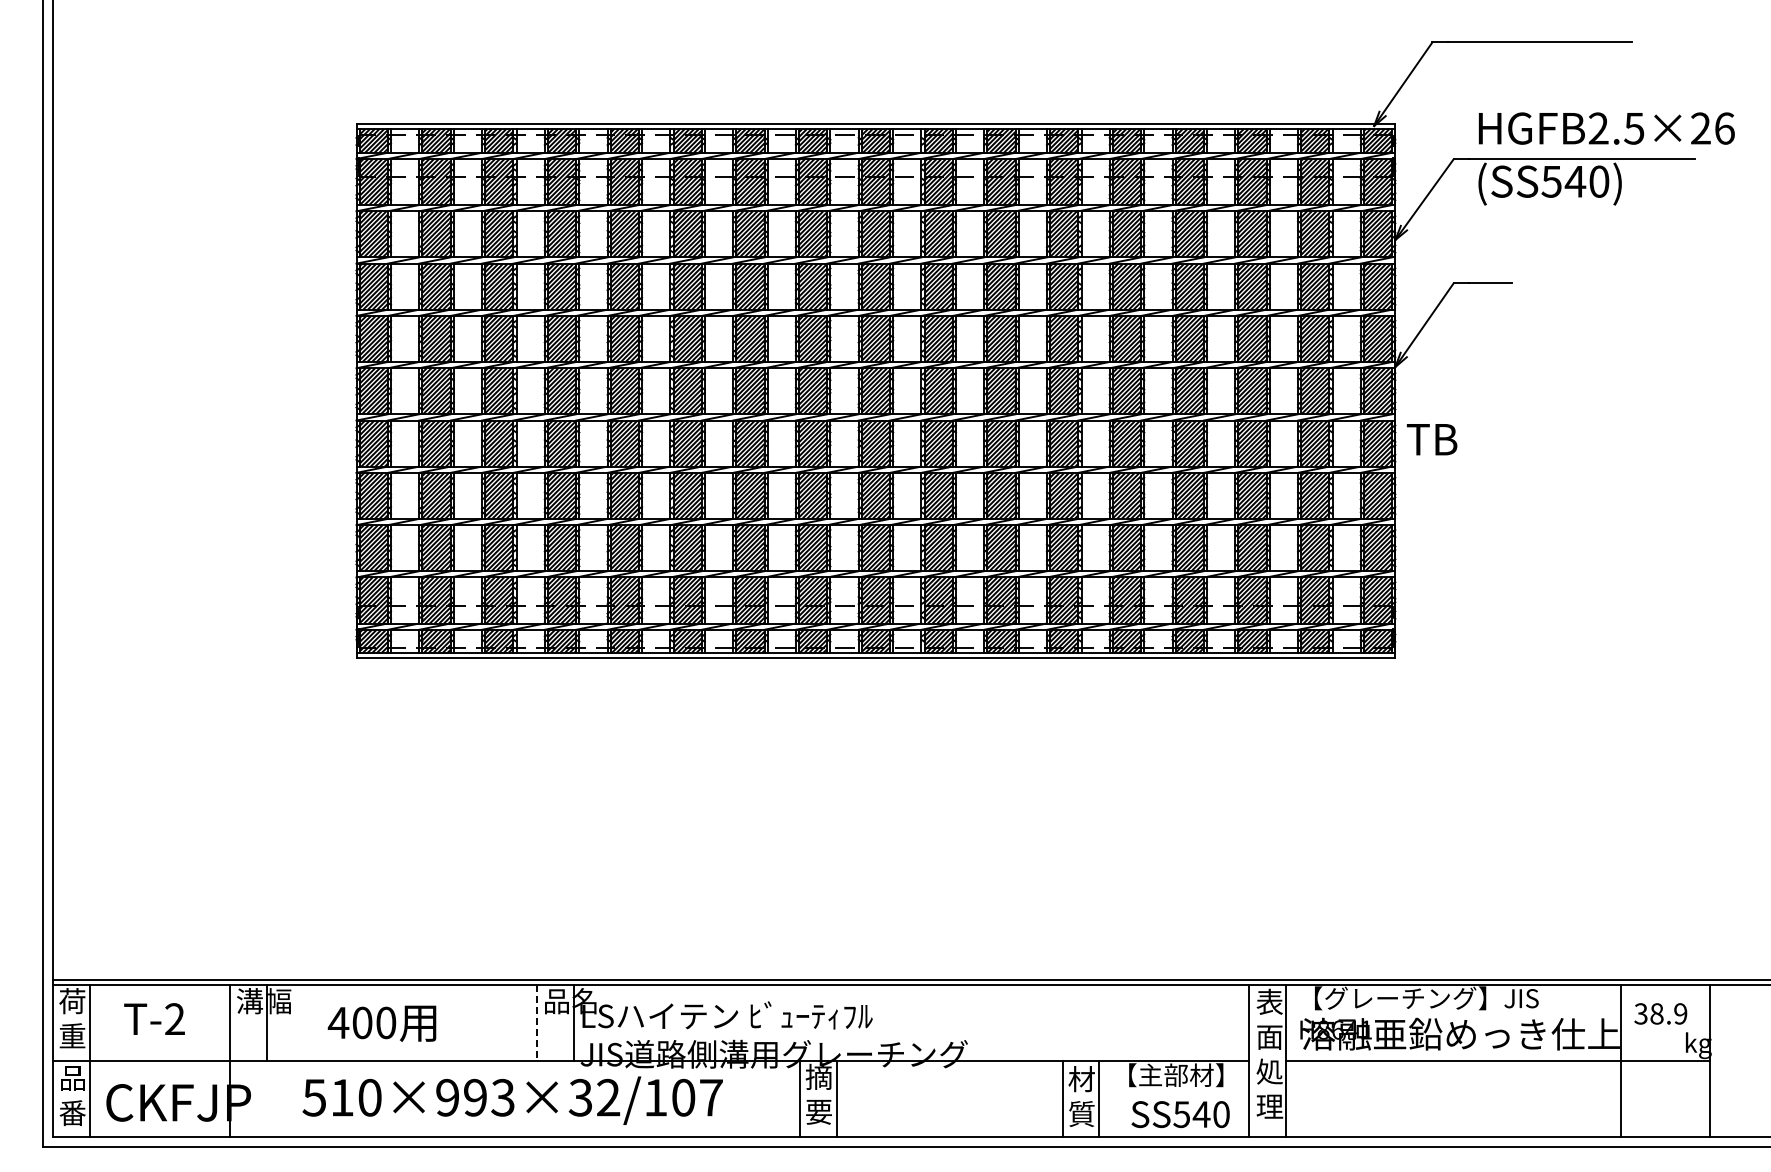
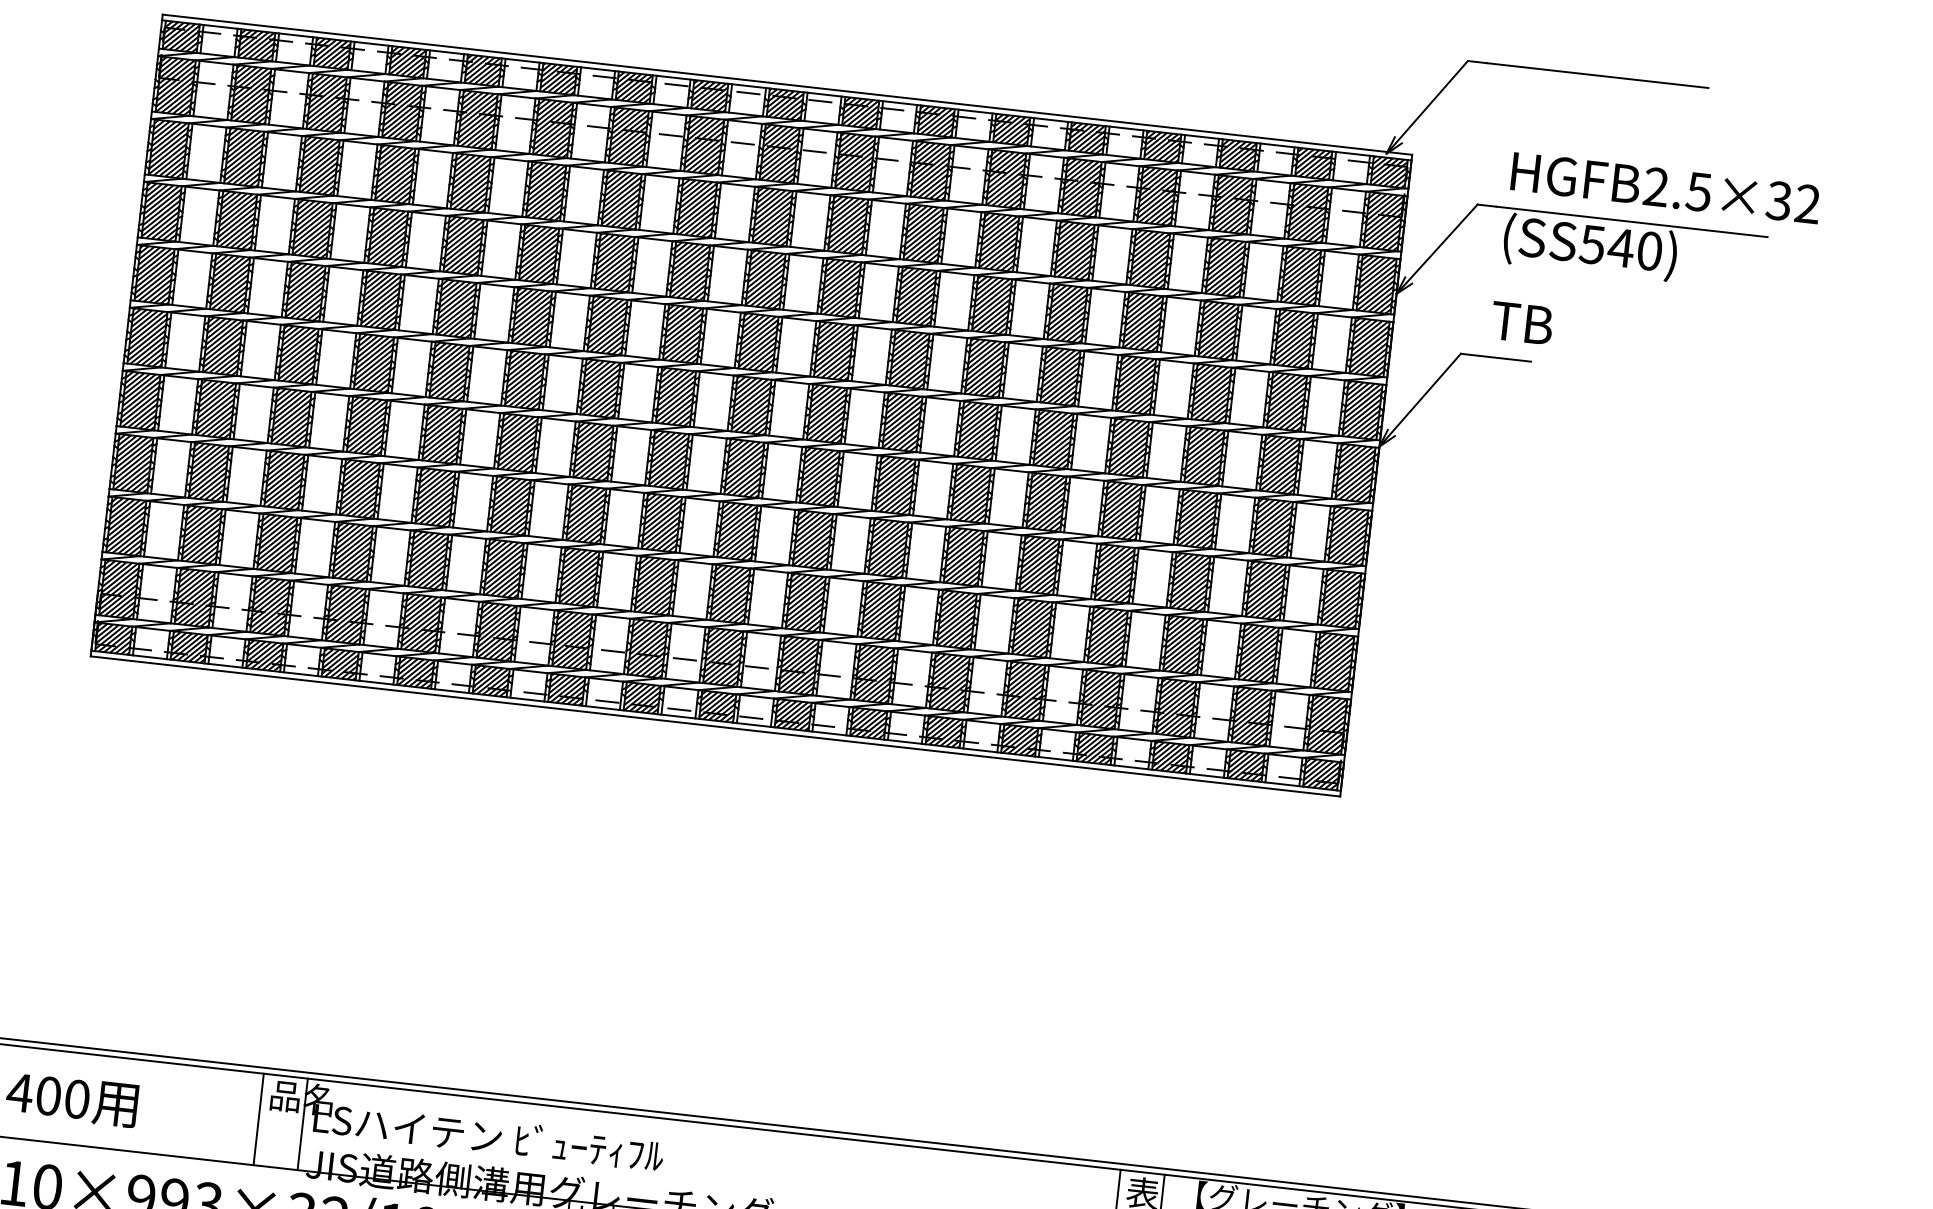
text: (1712, 128) -> (1793, 202), HGFB2.5×26 -> HGFB2.5×32
text: (1432, 439) -> (1522, 323), moved
line: (537, 1023) -> (259, 1120), dashed -> solid

